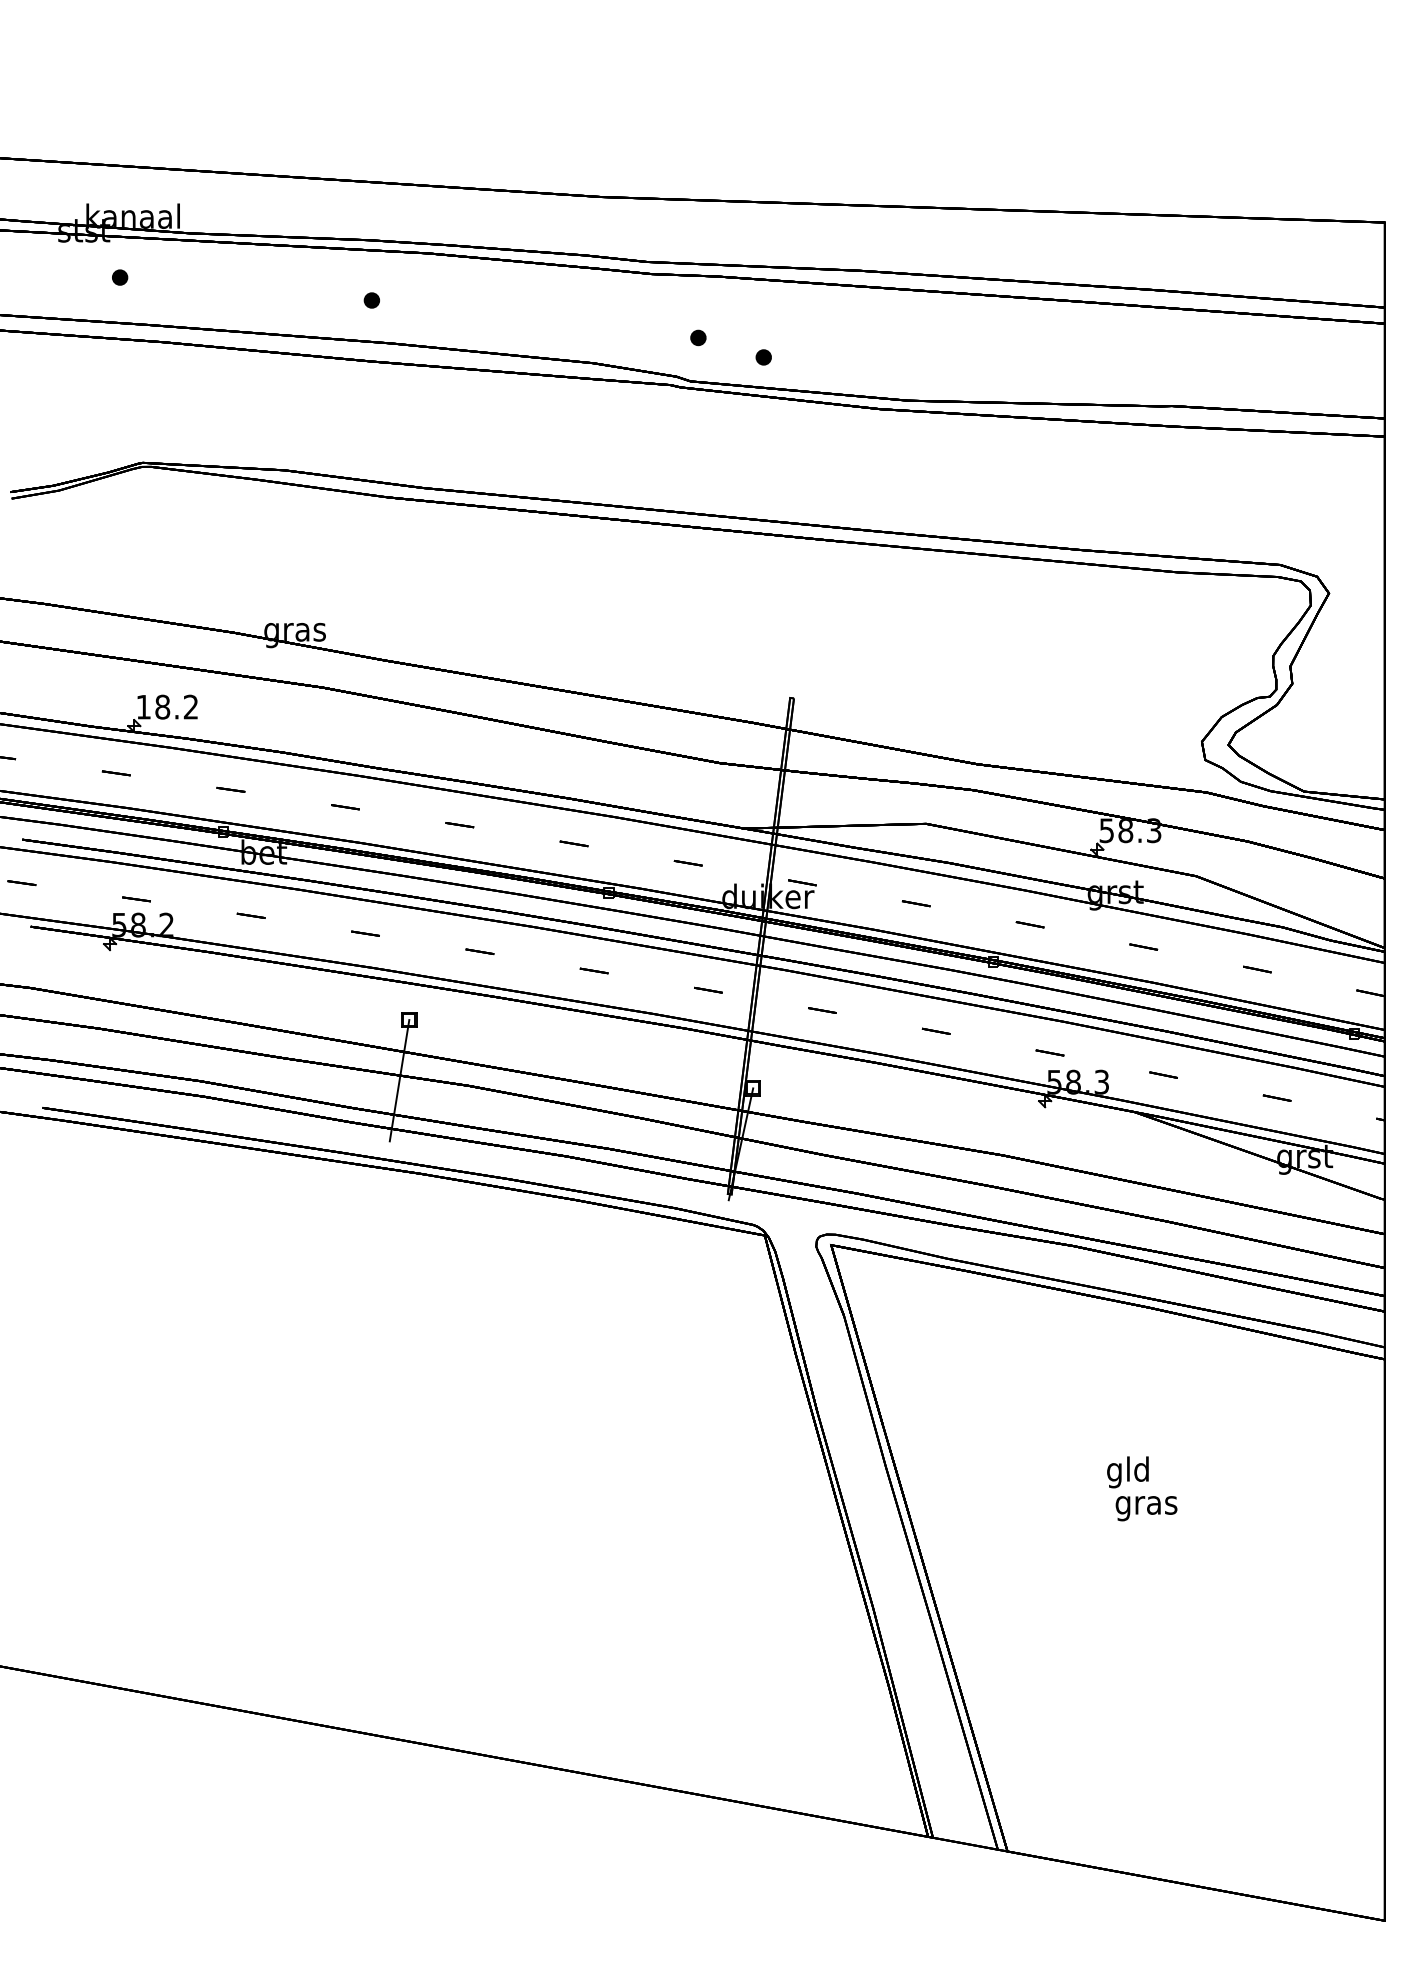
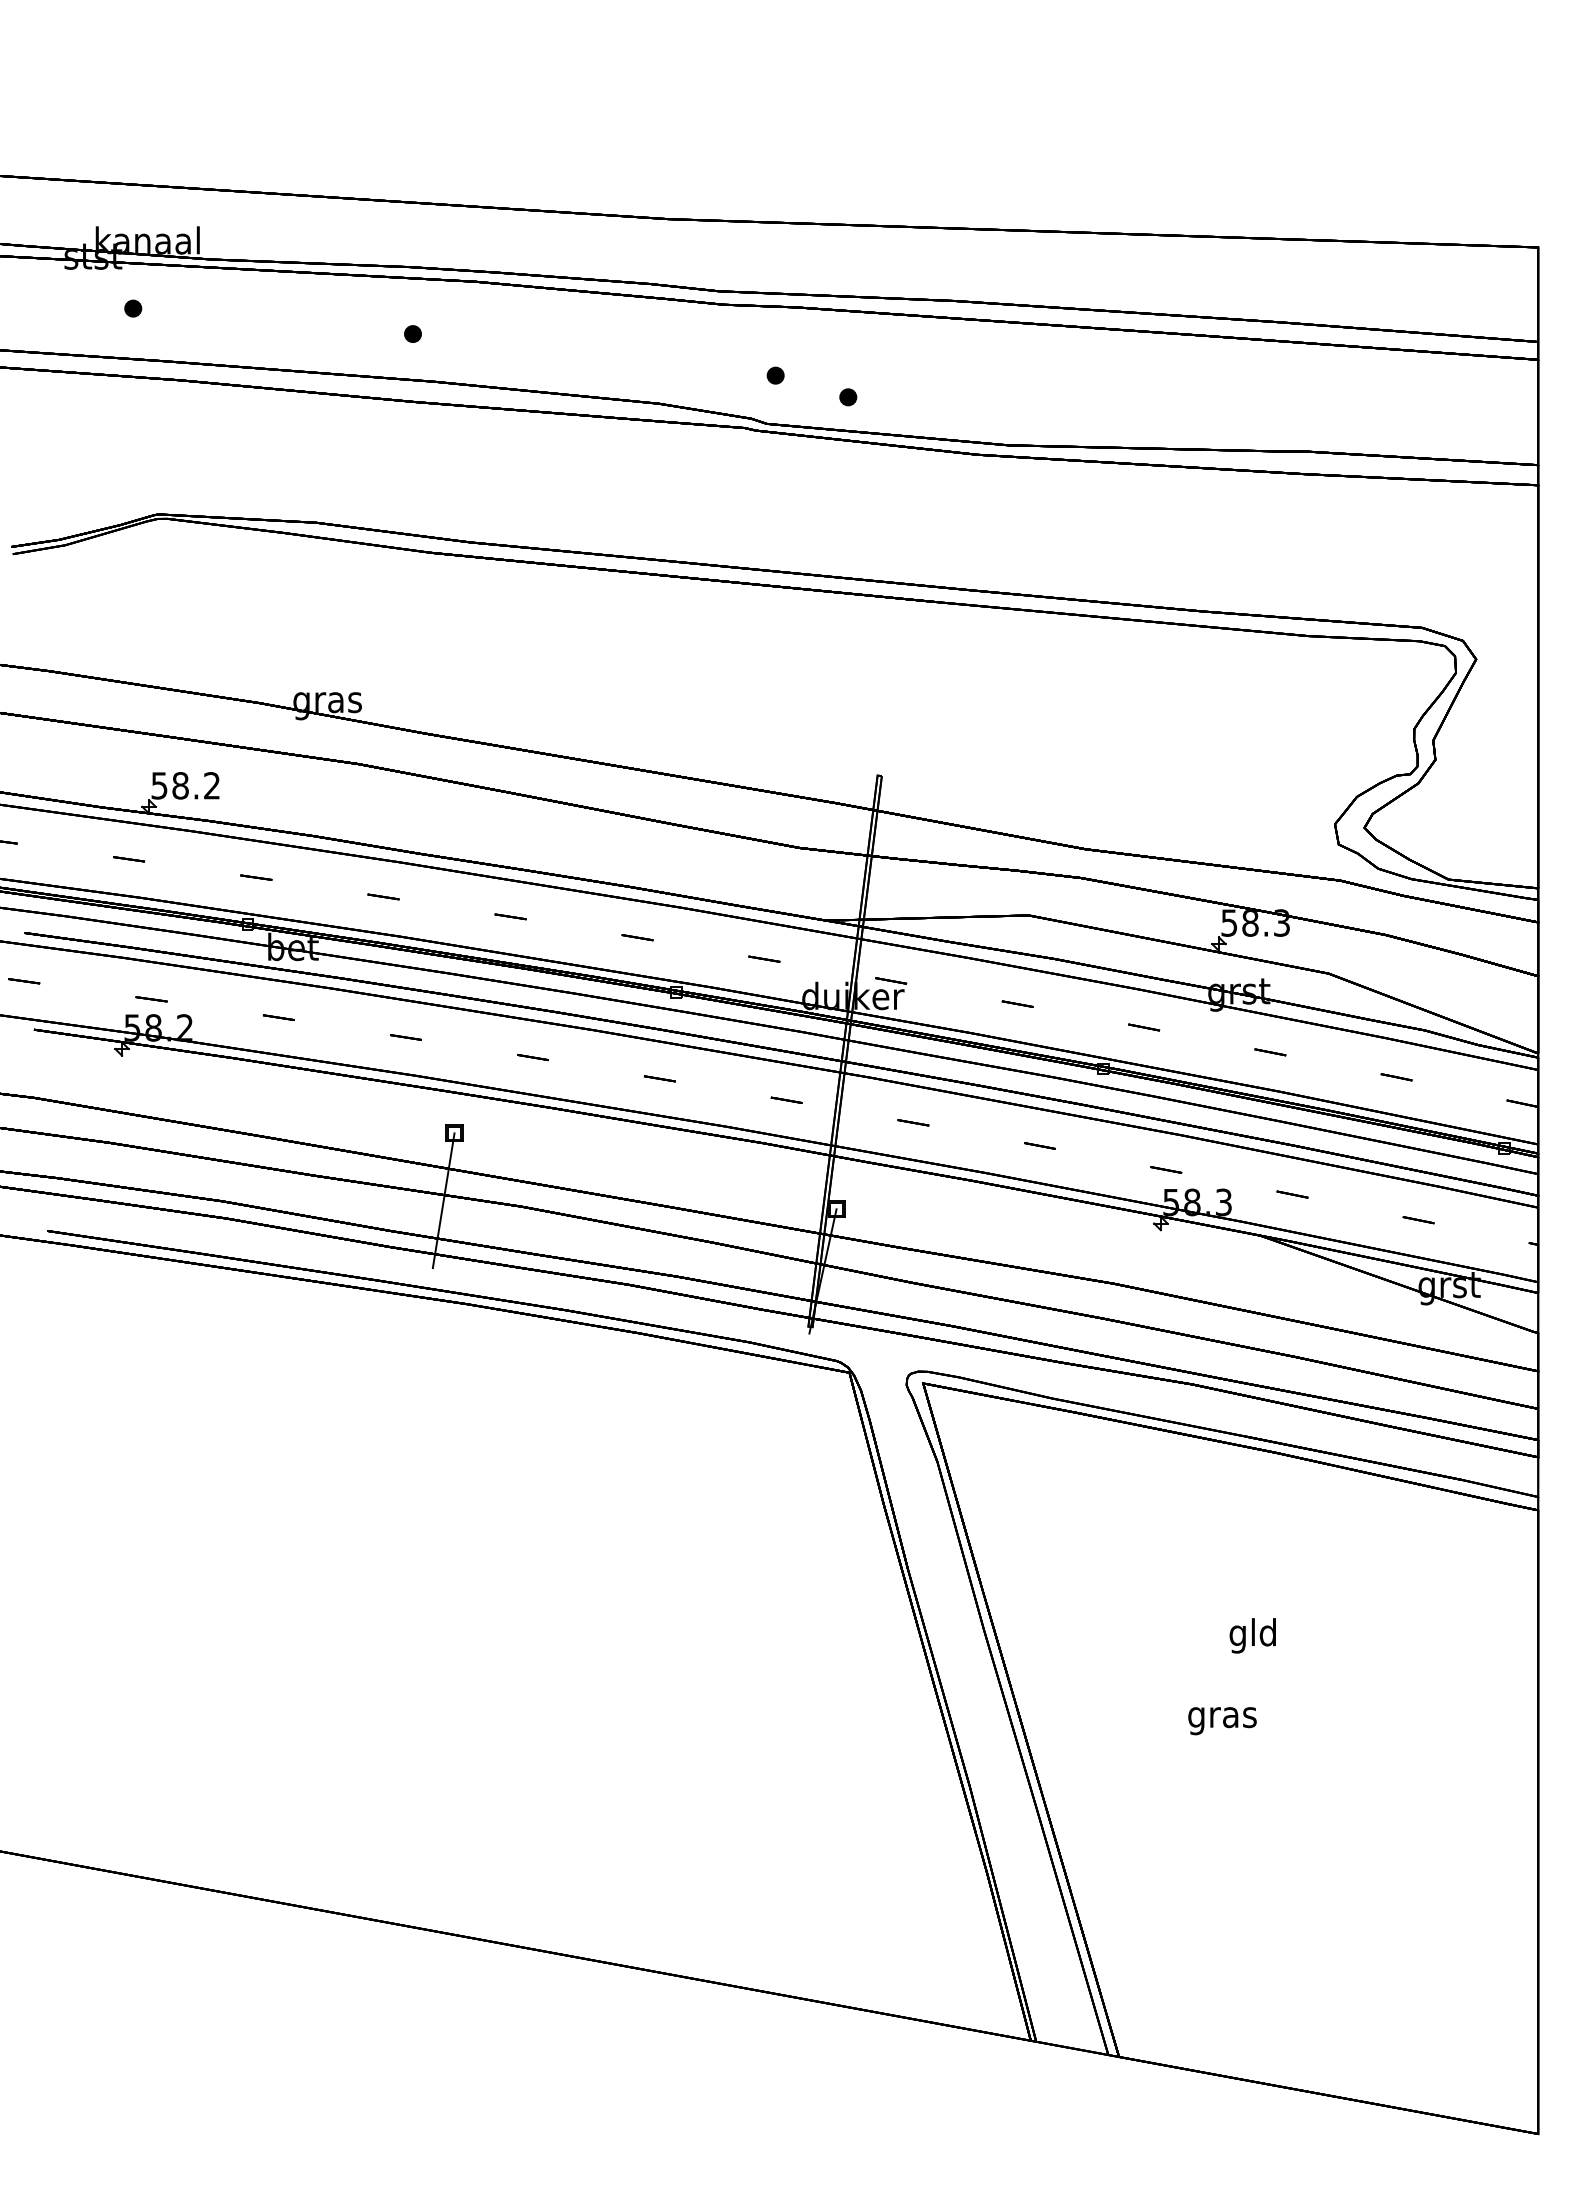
text: (143, 706) -> (159, 785), 18.2 -> 58.2
text: (1146, 1508) -> (1222, 1721), moved

